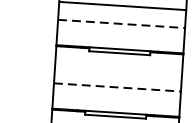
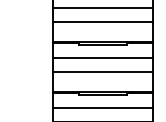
line: (122, 23) -> (103, 21), dashed -> solid
line: (118, 70) -> (102, 58), added
line: (118, 87) -> (103, 72), dashed -> solid

